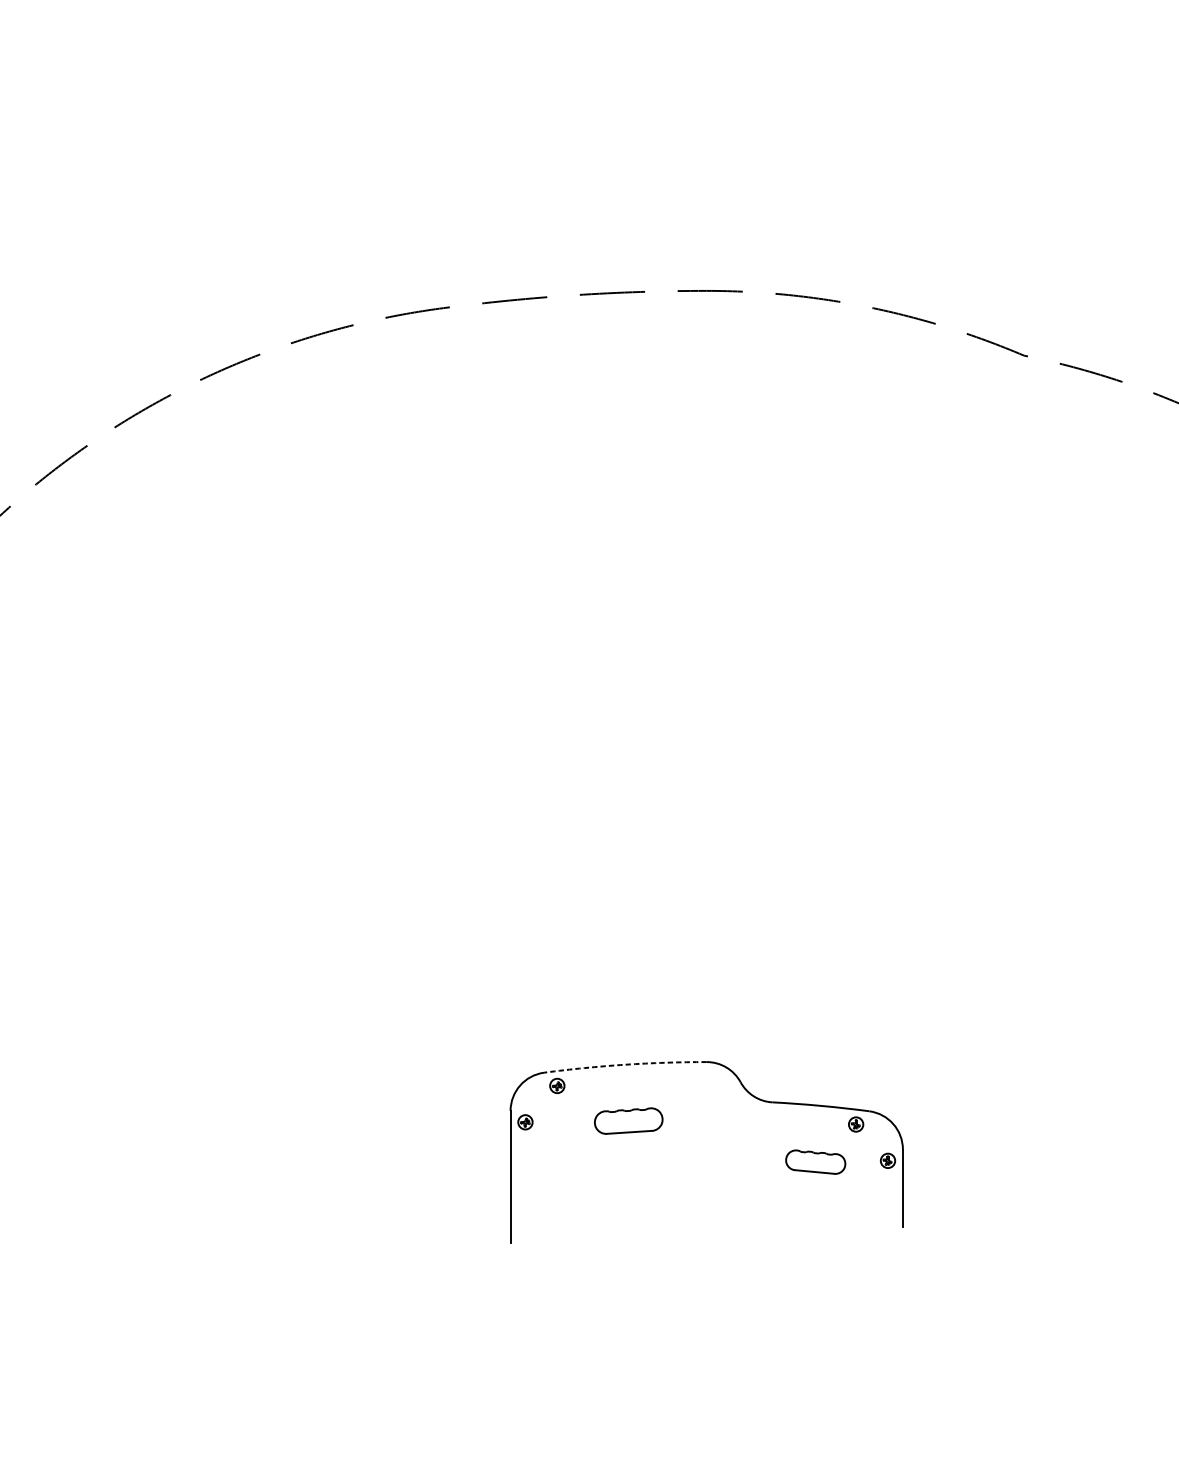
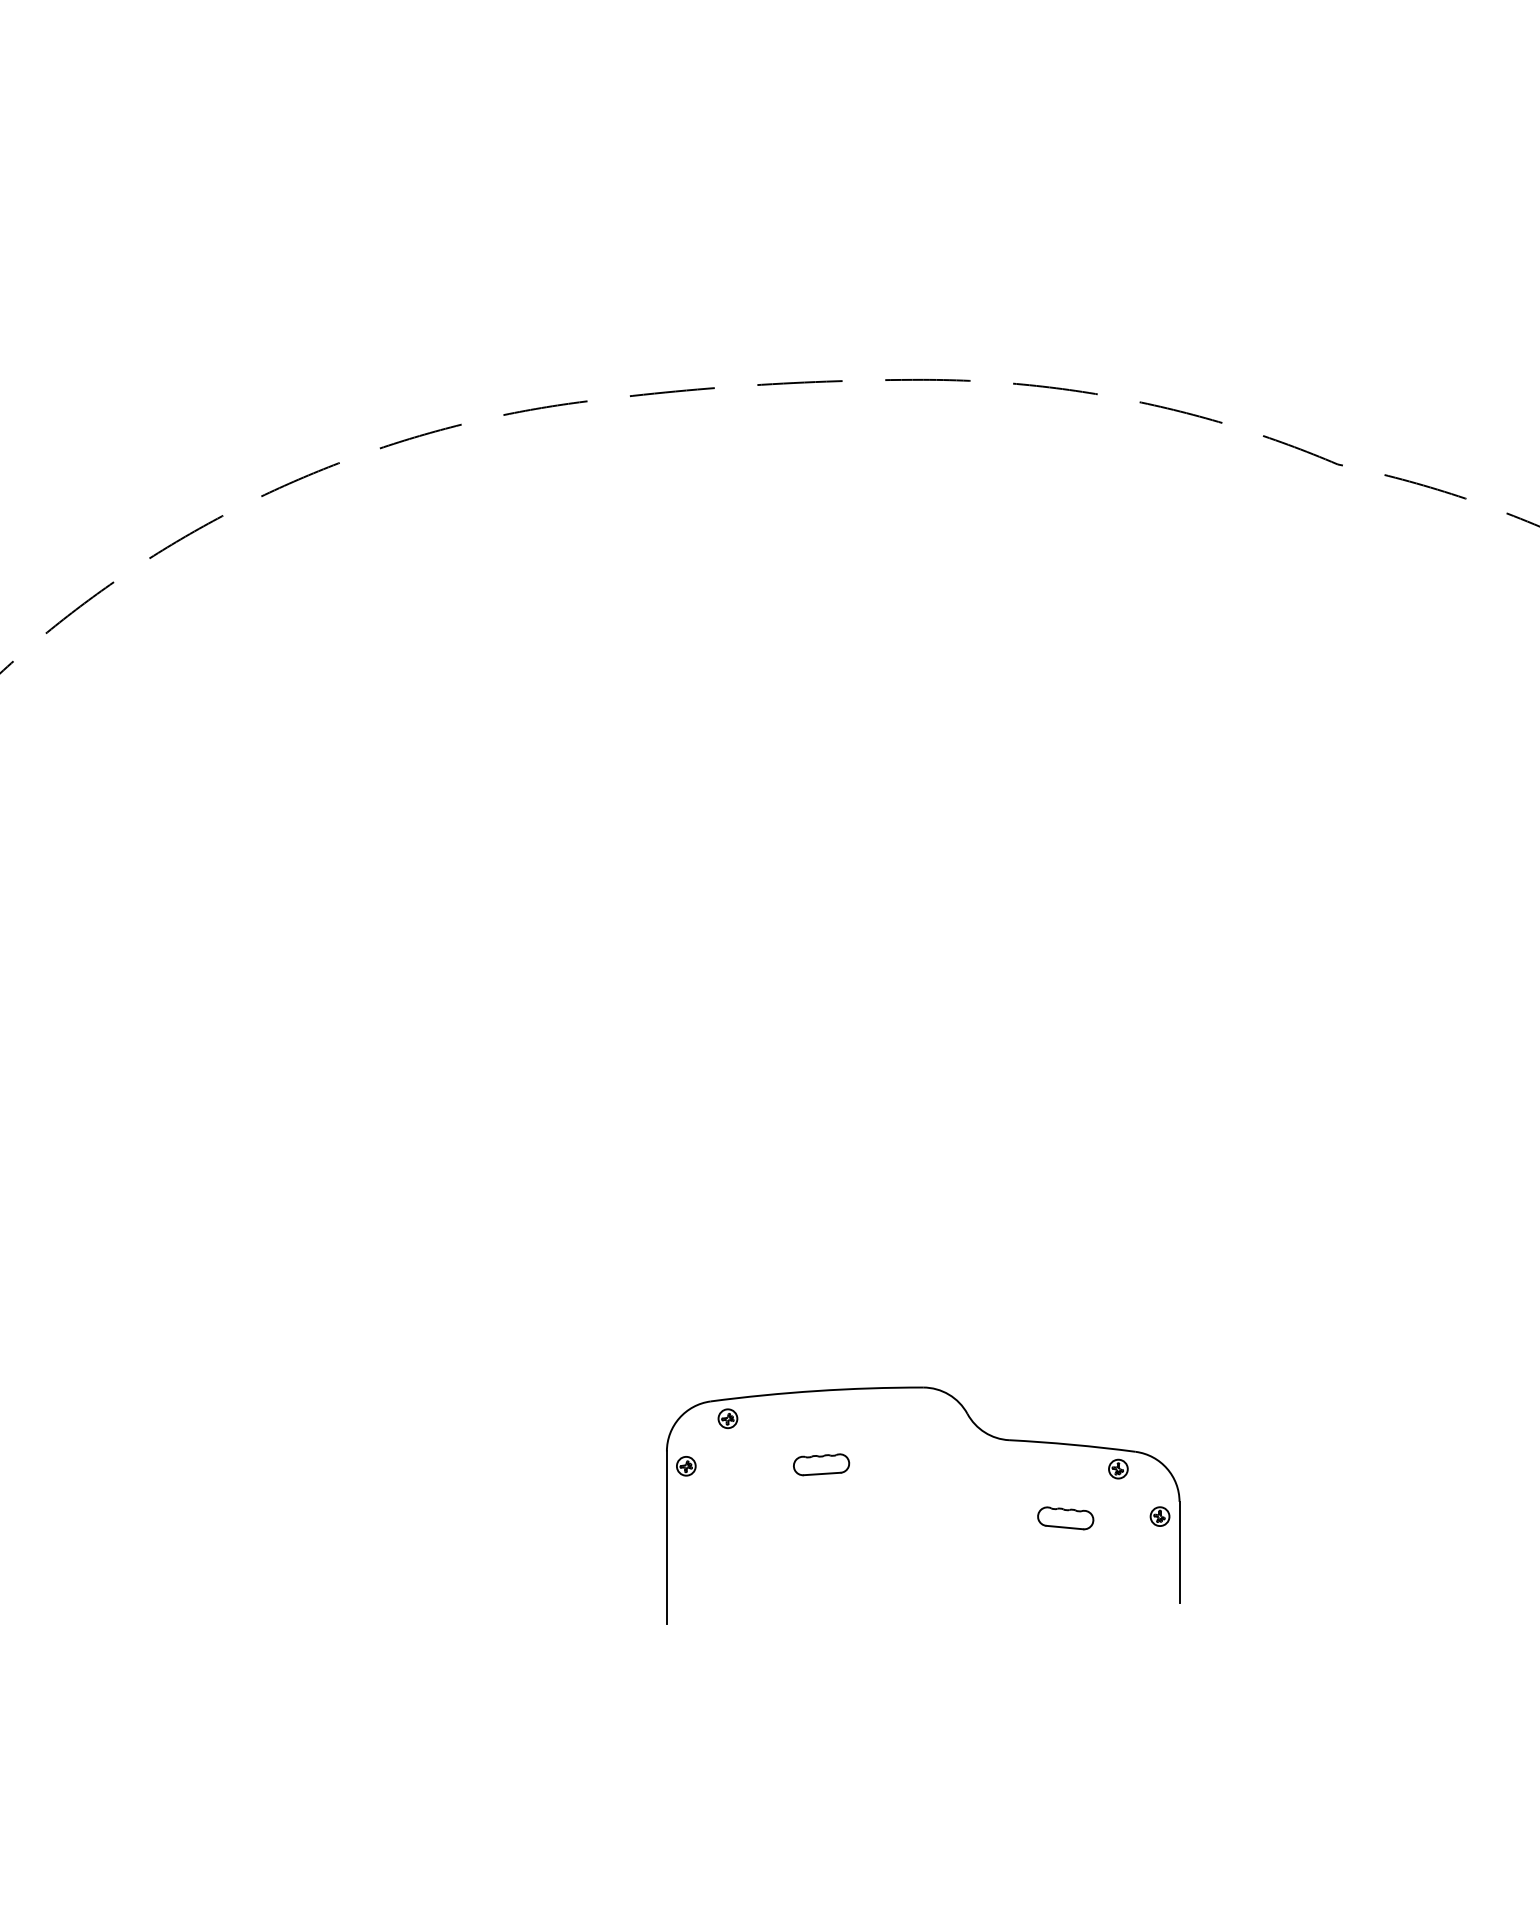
arc: (625, 1065) -> (816, 1391), dashed -> solid
part: (628, 1120) -> (821, 1464), size x0.62
part: (815, 1162) -> (1065, 1518), size x0.71

